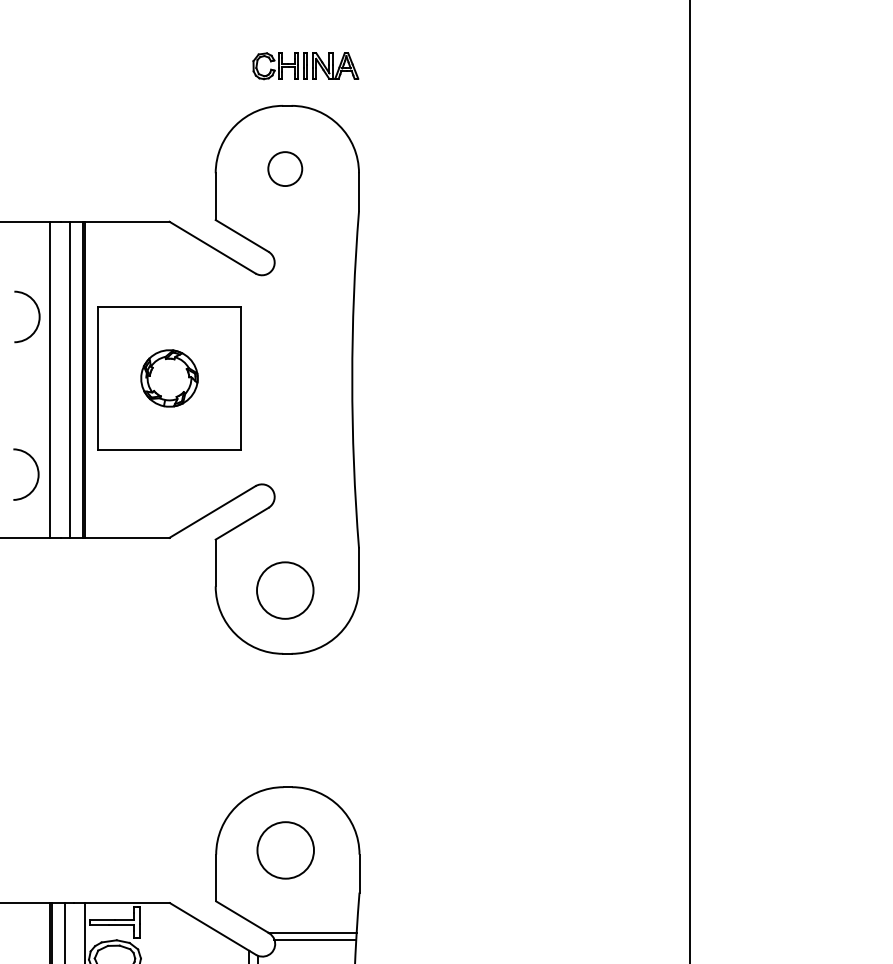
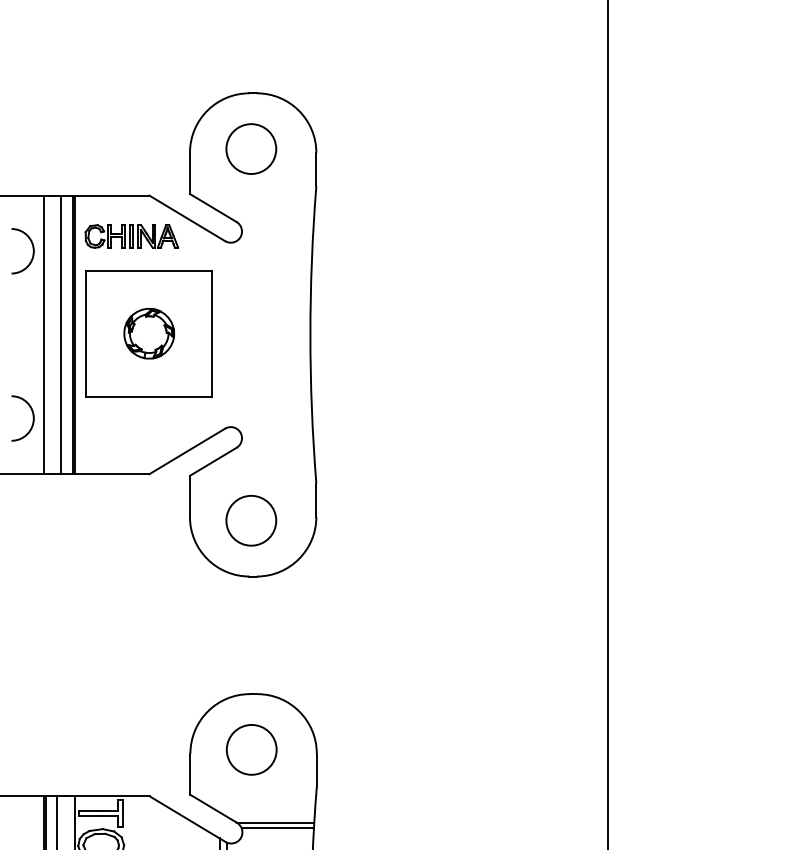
part: (305, 66) -> (131, 236), moved
circle: (285, 168) -> (251, 148), size x1.67
arc: (38, 316) -> (32, 250), moved

